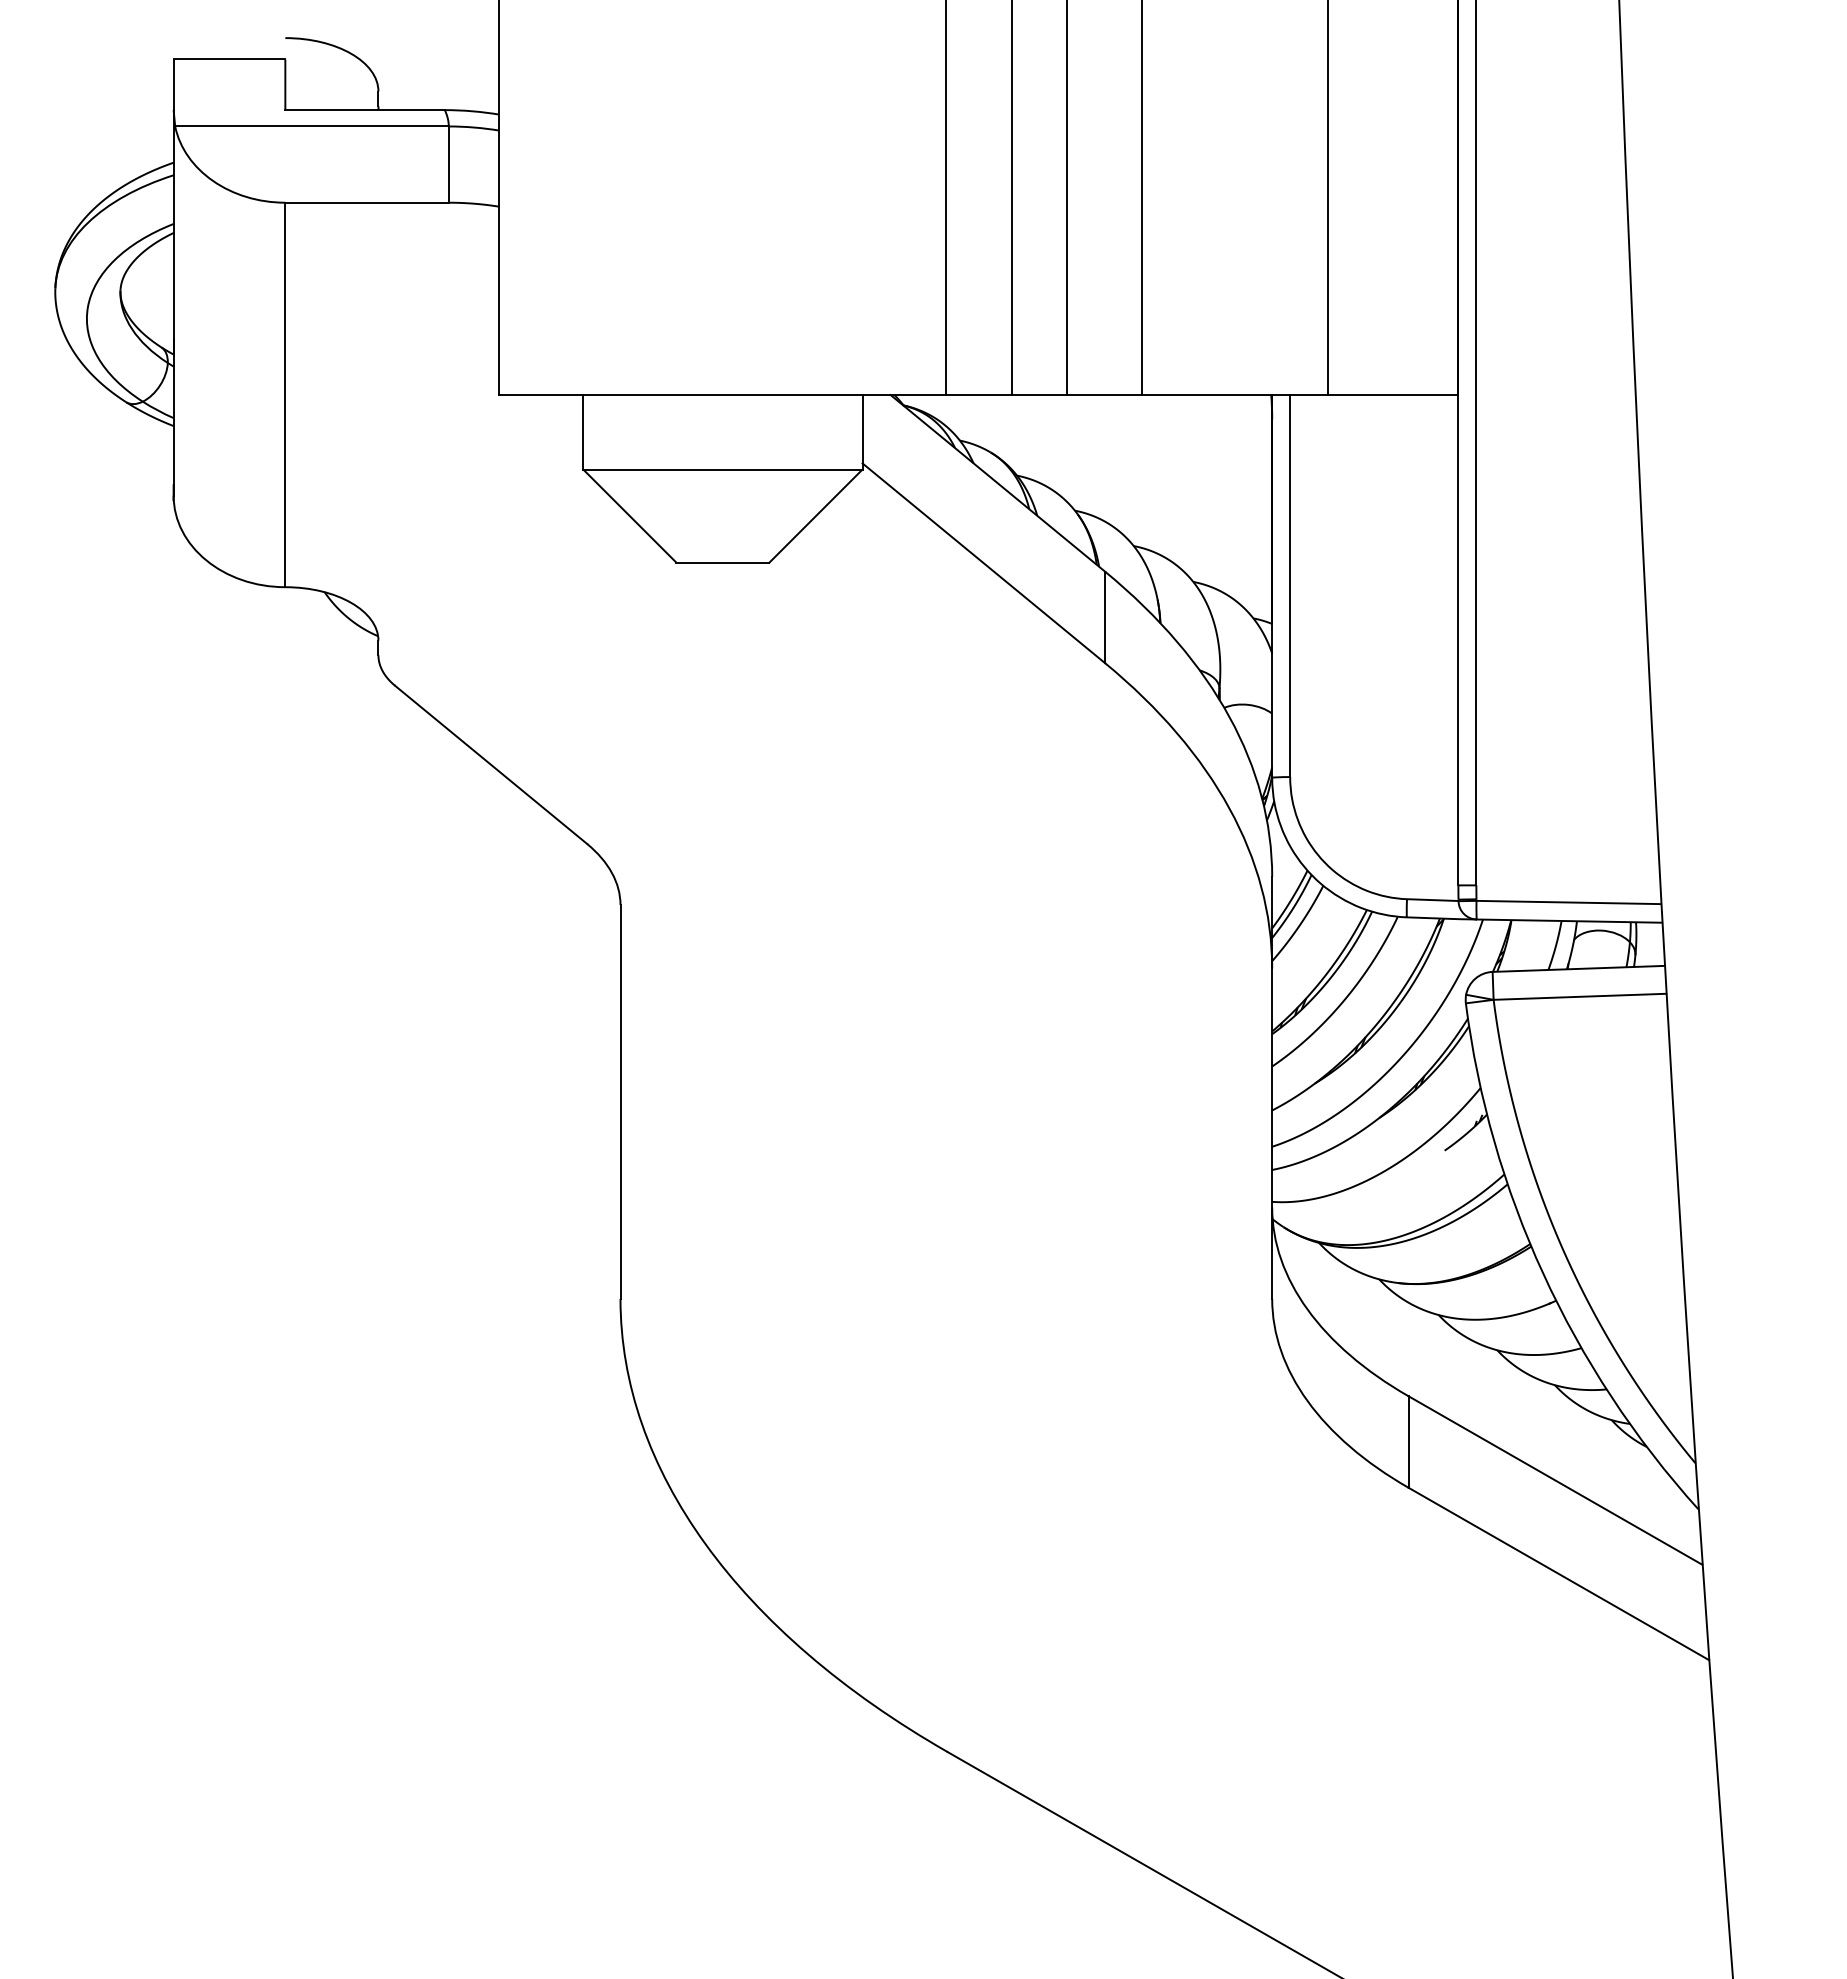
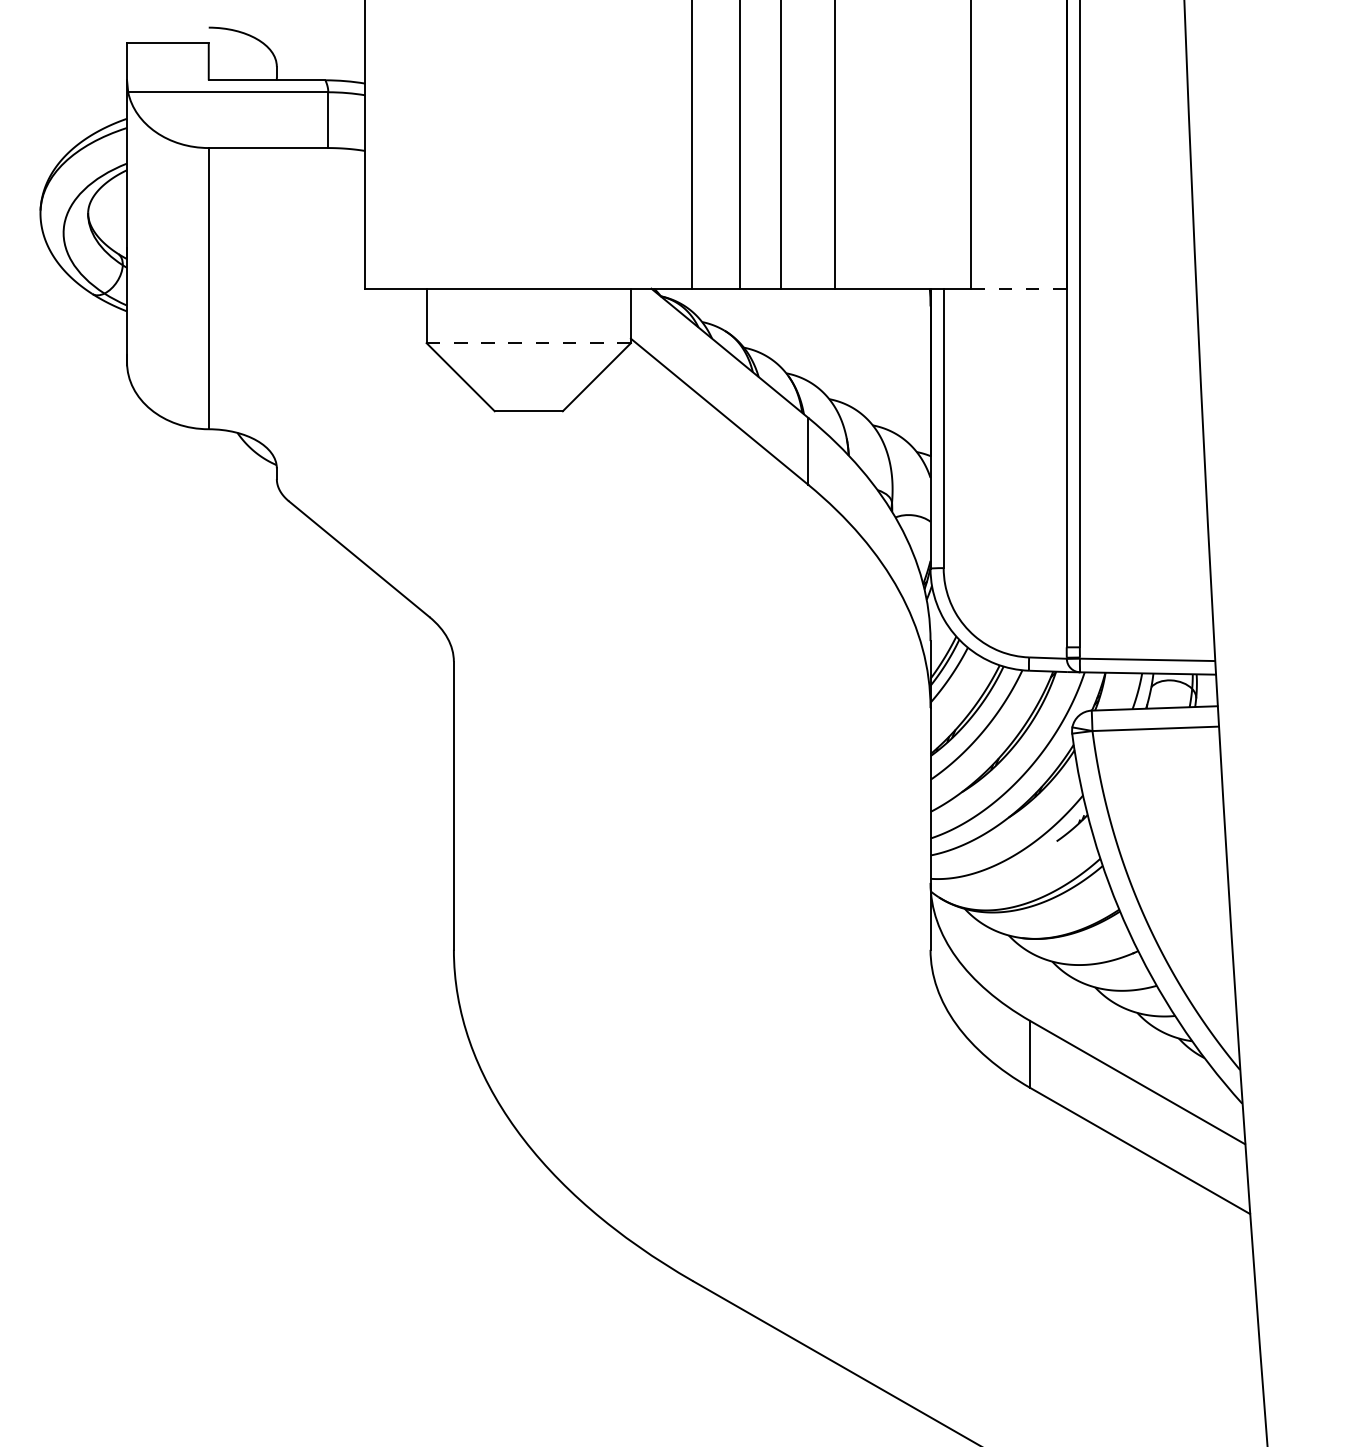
line: (1393, 395) -> (1019, 289), solid -> dashed
line: (722, 469) -> (528, 343), solid -> dashed

